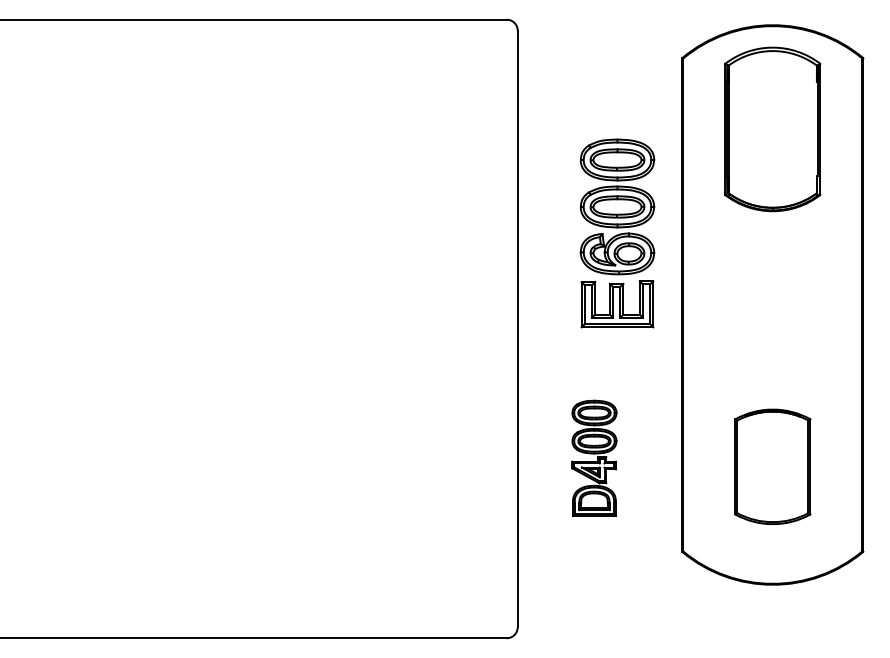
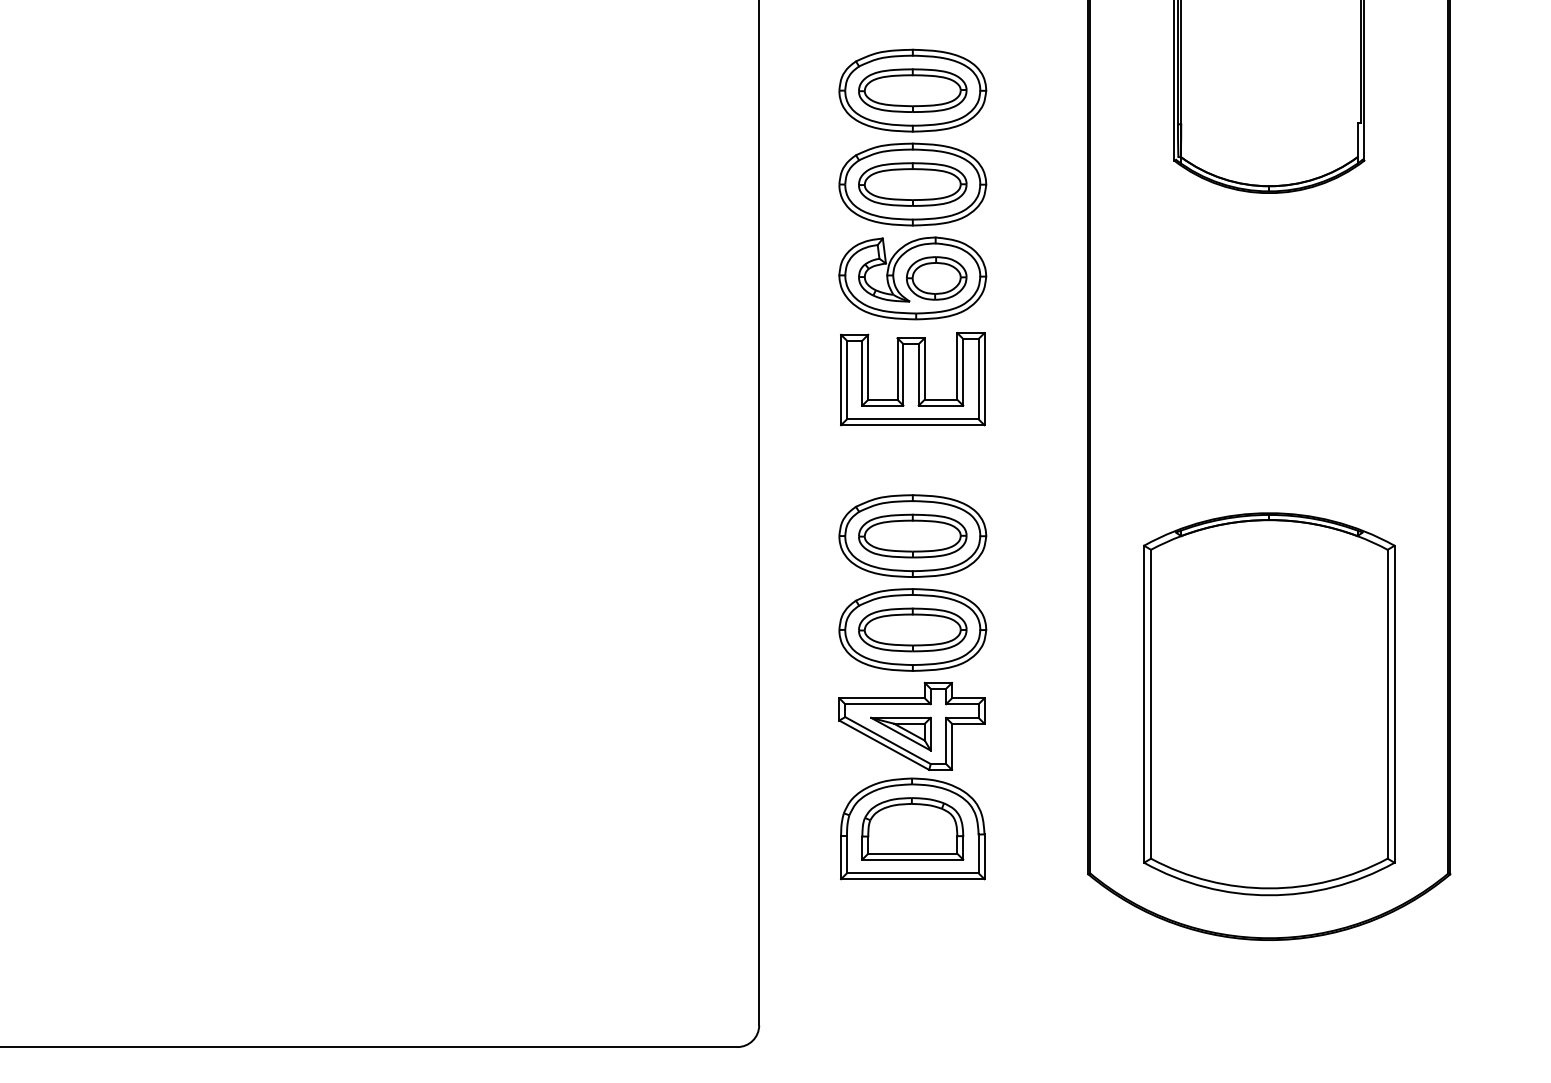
part: (617, 233) -> (912, 237), moved
part: (594, 458) -> (912, 687), size x1.67
part: (772, 466) -> (1268, 703), size x1.67

